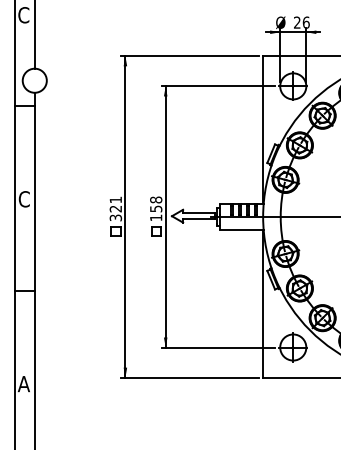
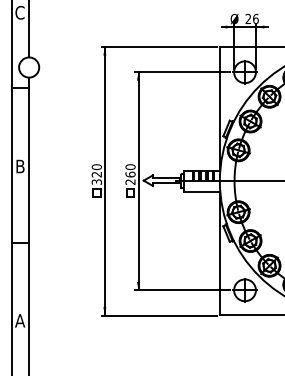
text: (23, 199) -> (19, 166), C -> B
text: (115, 199) -> (96, 166), 321 -> 320
text: (156, 208) -> (130, 174), 158 -> 260

